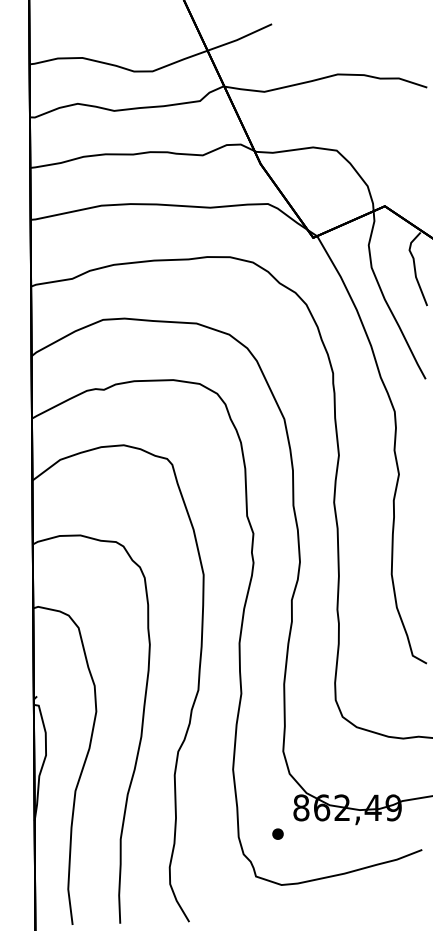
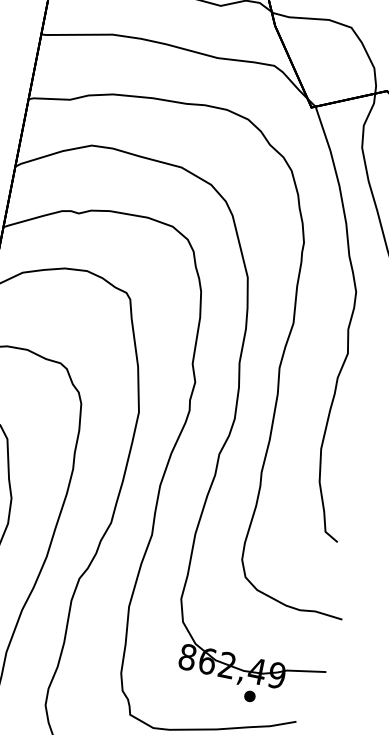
part: (277, 833) -> (249, 695), moved

